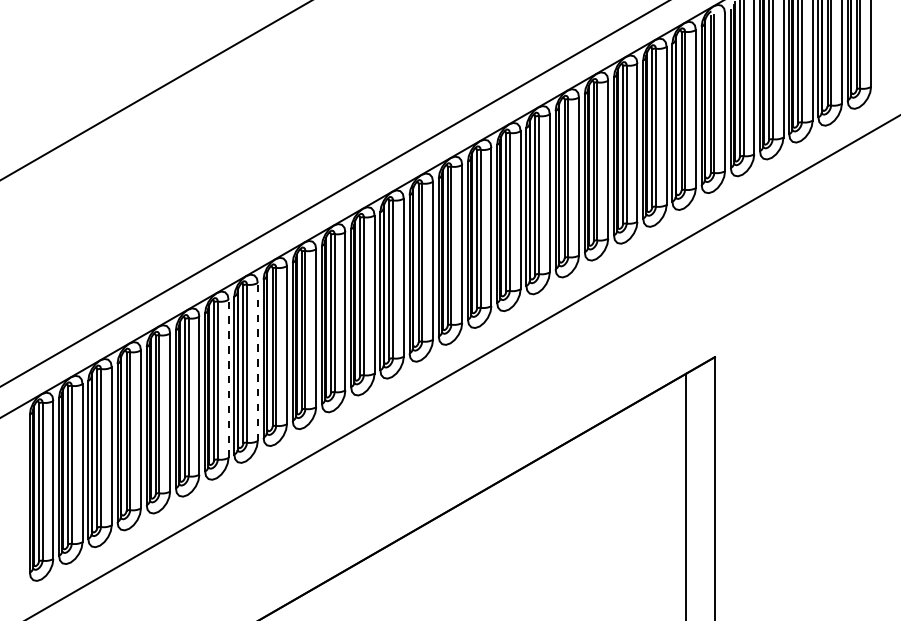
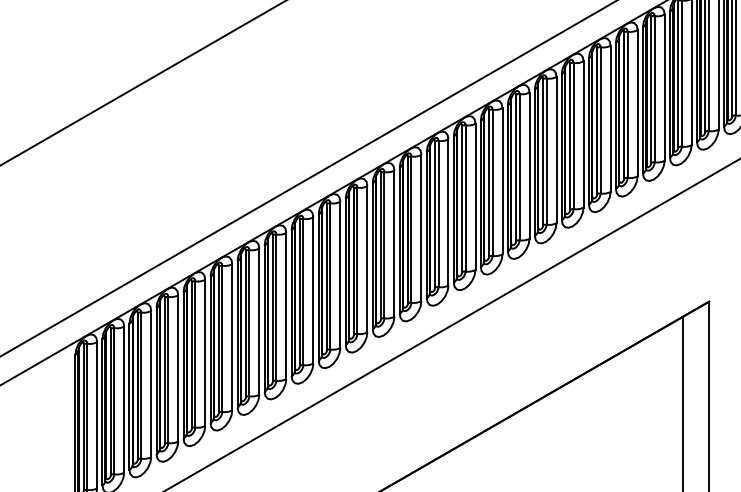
line: (257, 362) -> (286, 306), dashed -> solid
line: (228, 378) -> (259, 321), dashed -> solid

